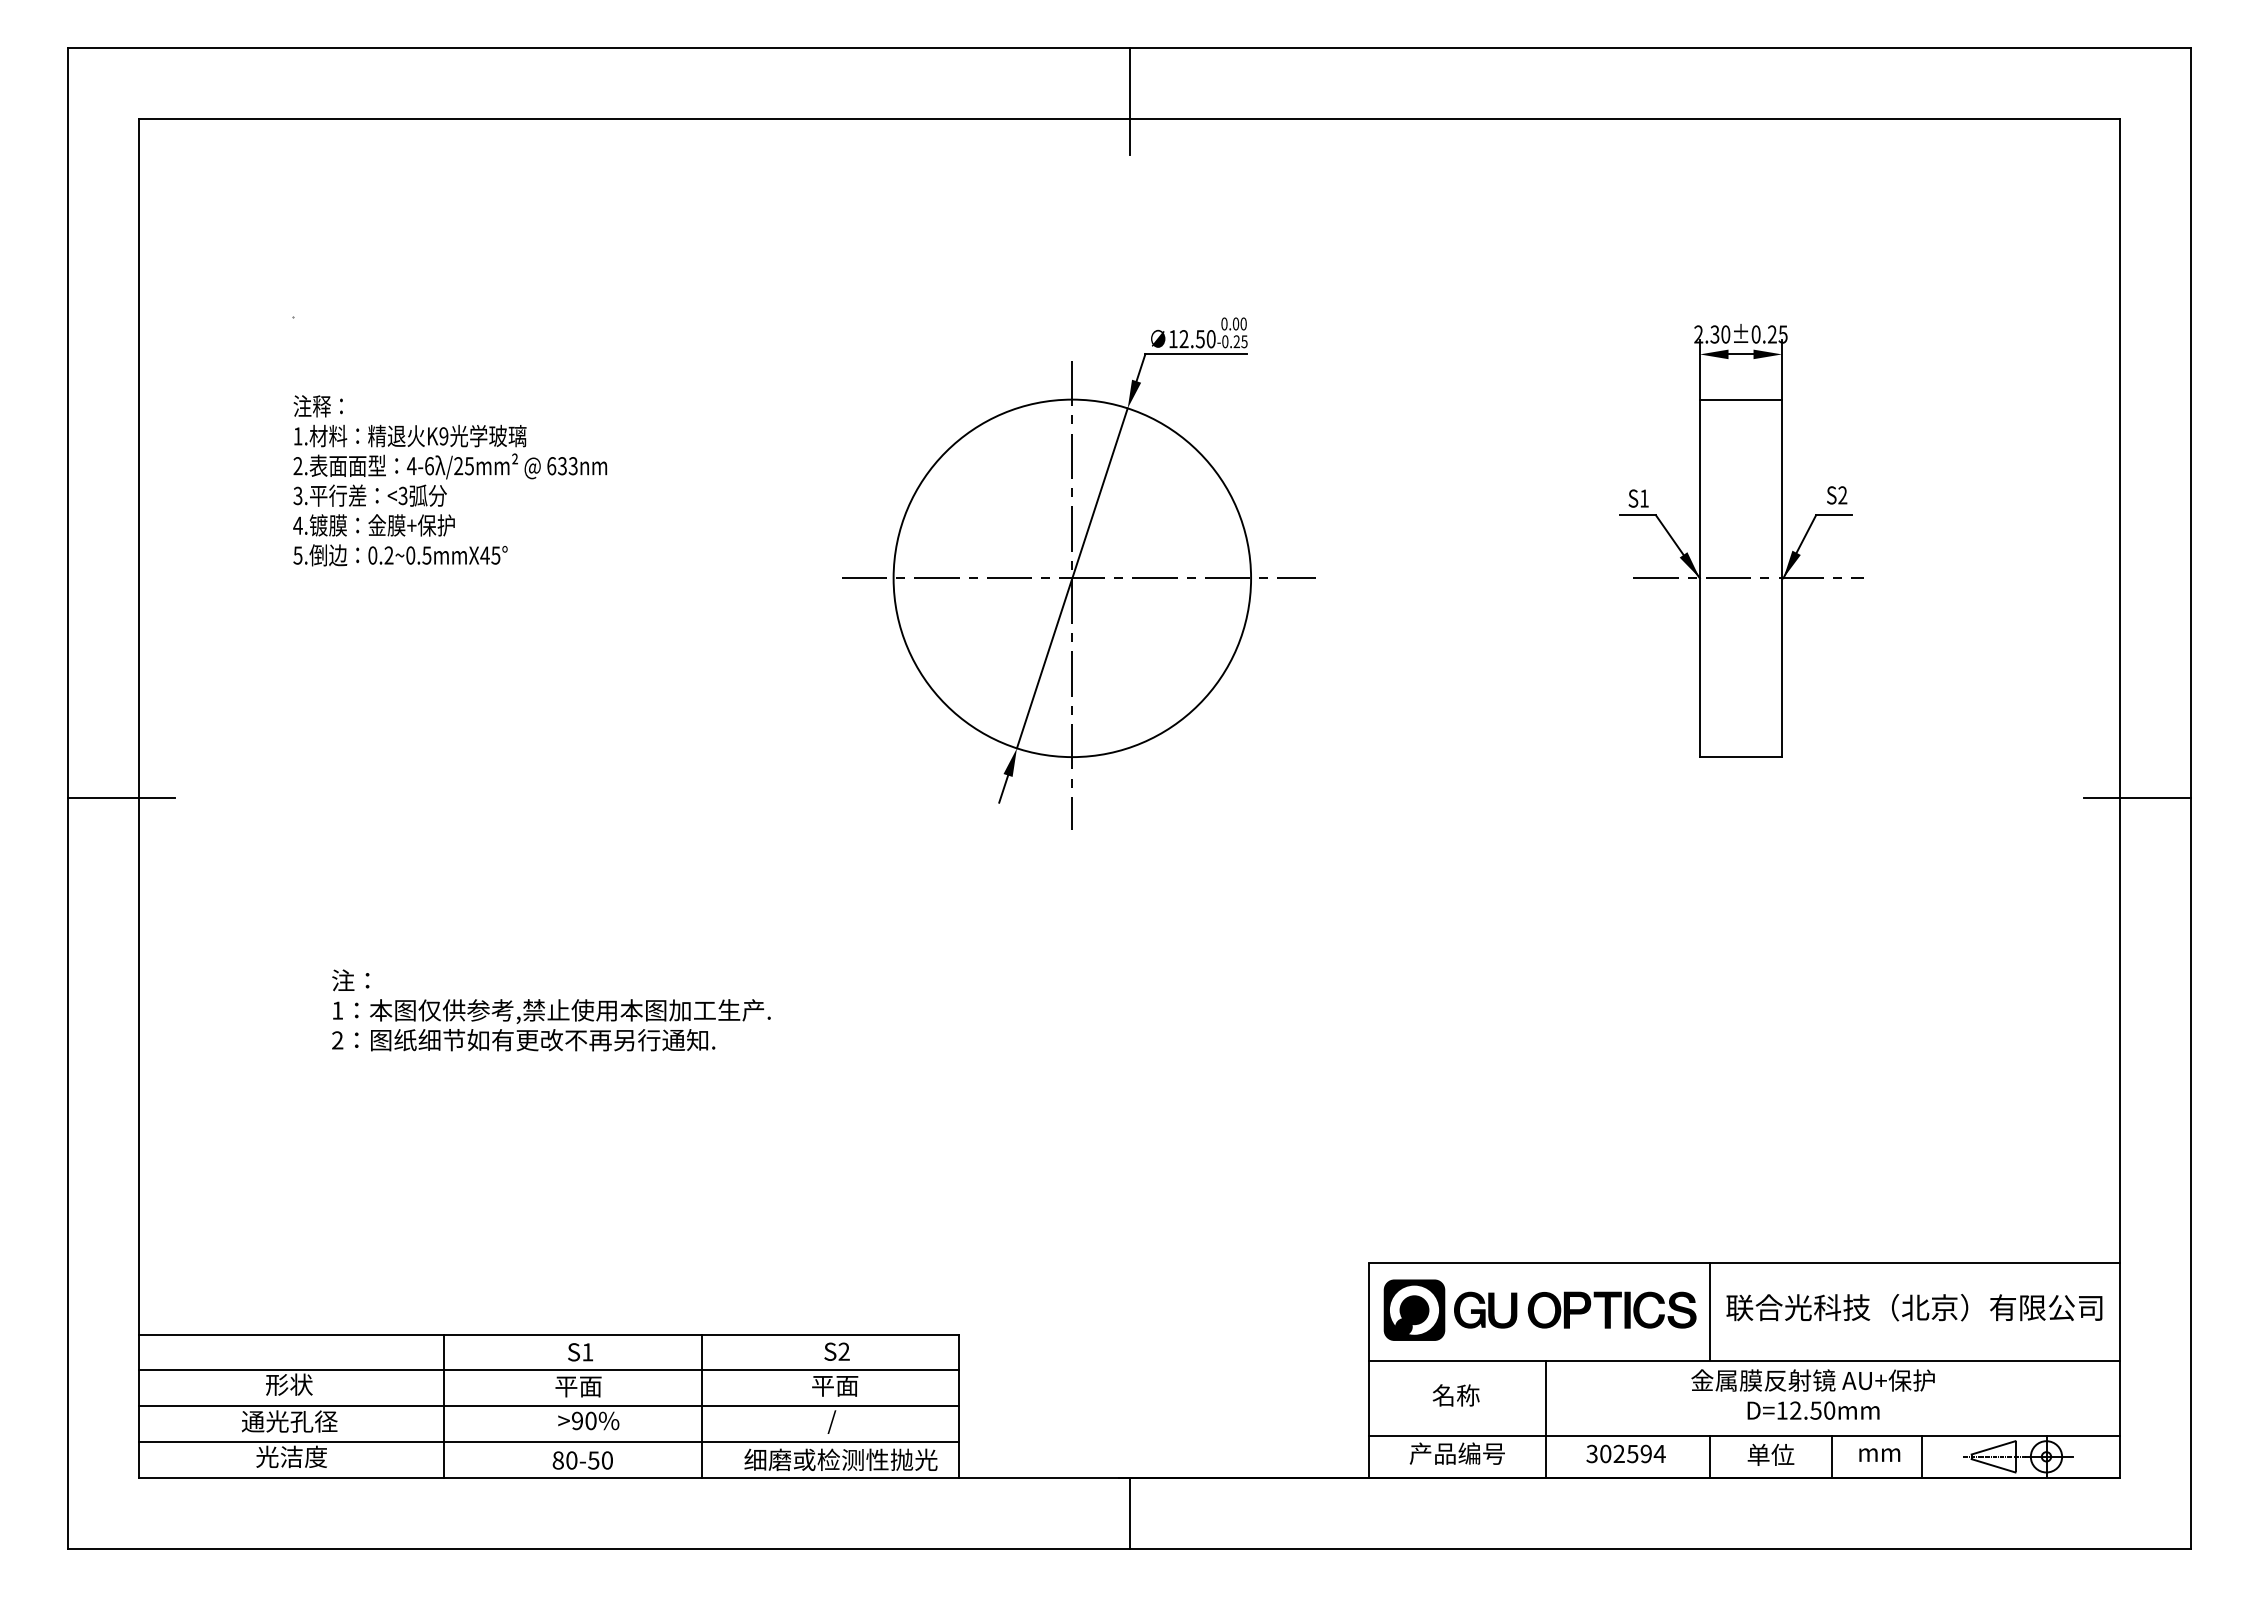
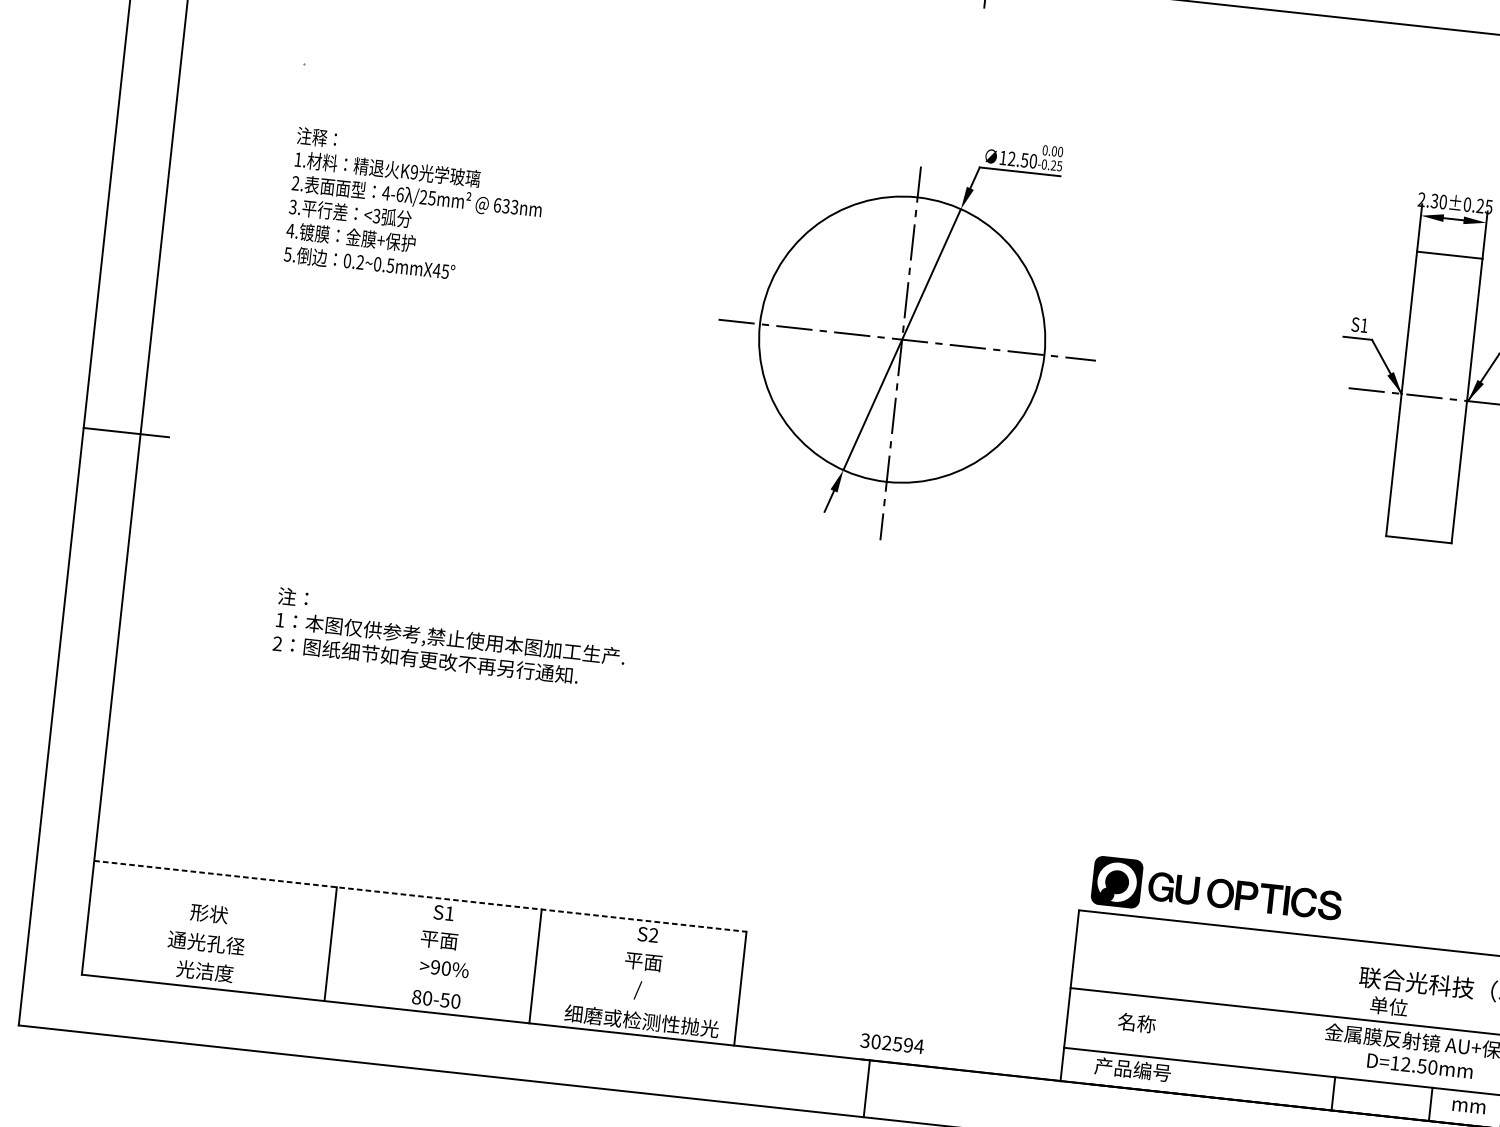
part: (1539, 1309) -> (1216, 892), moved
line: (1709, 1311) -> (1345, 978), removed
line: (549, 1334) -> (420, 896), solid -> dashed
line: (548, 1370) -> (416, 924), removed
line: (548, 1406) -> (413, 953), removed
line: (1546, 1418) -> (1206, 1049), removed
line: (548, 1441) -> (410, 981), removed
text: (1625, 1453) -> (891, 1043), moved
text: (1770, 1454) -> (1388, 1006), moved

